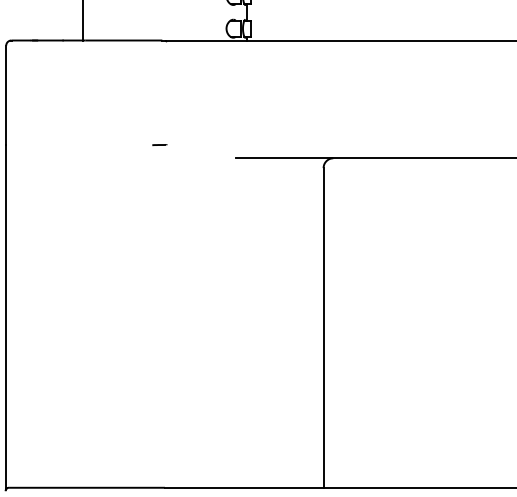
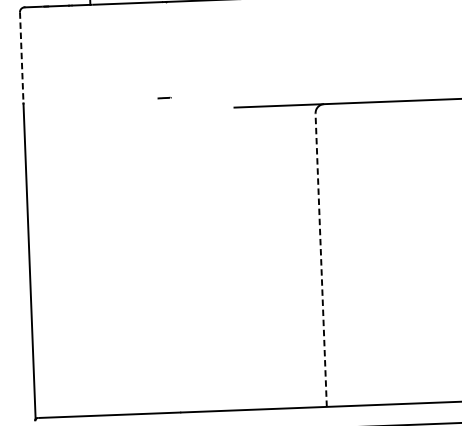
line: (6, 95) -> (21, 58), solid -> dashed
line: (323, 327) -> (321, 259), solid -> dashed

